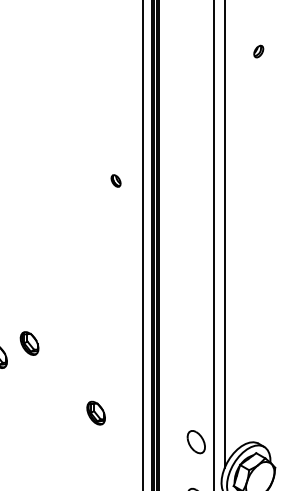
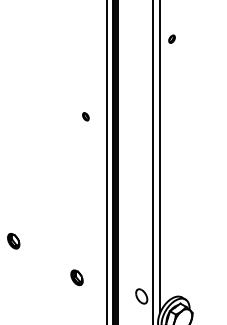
part: (257, 50) -> (171, 38), moved
part: (115, 180) -> (85, 116), moved
part: (28, 343) -> (33, 232), removed

